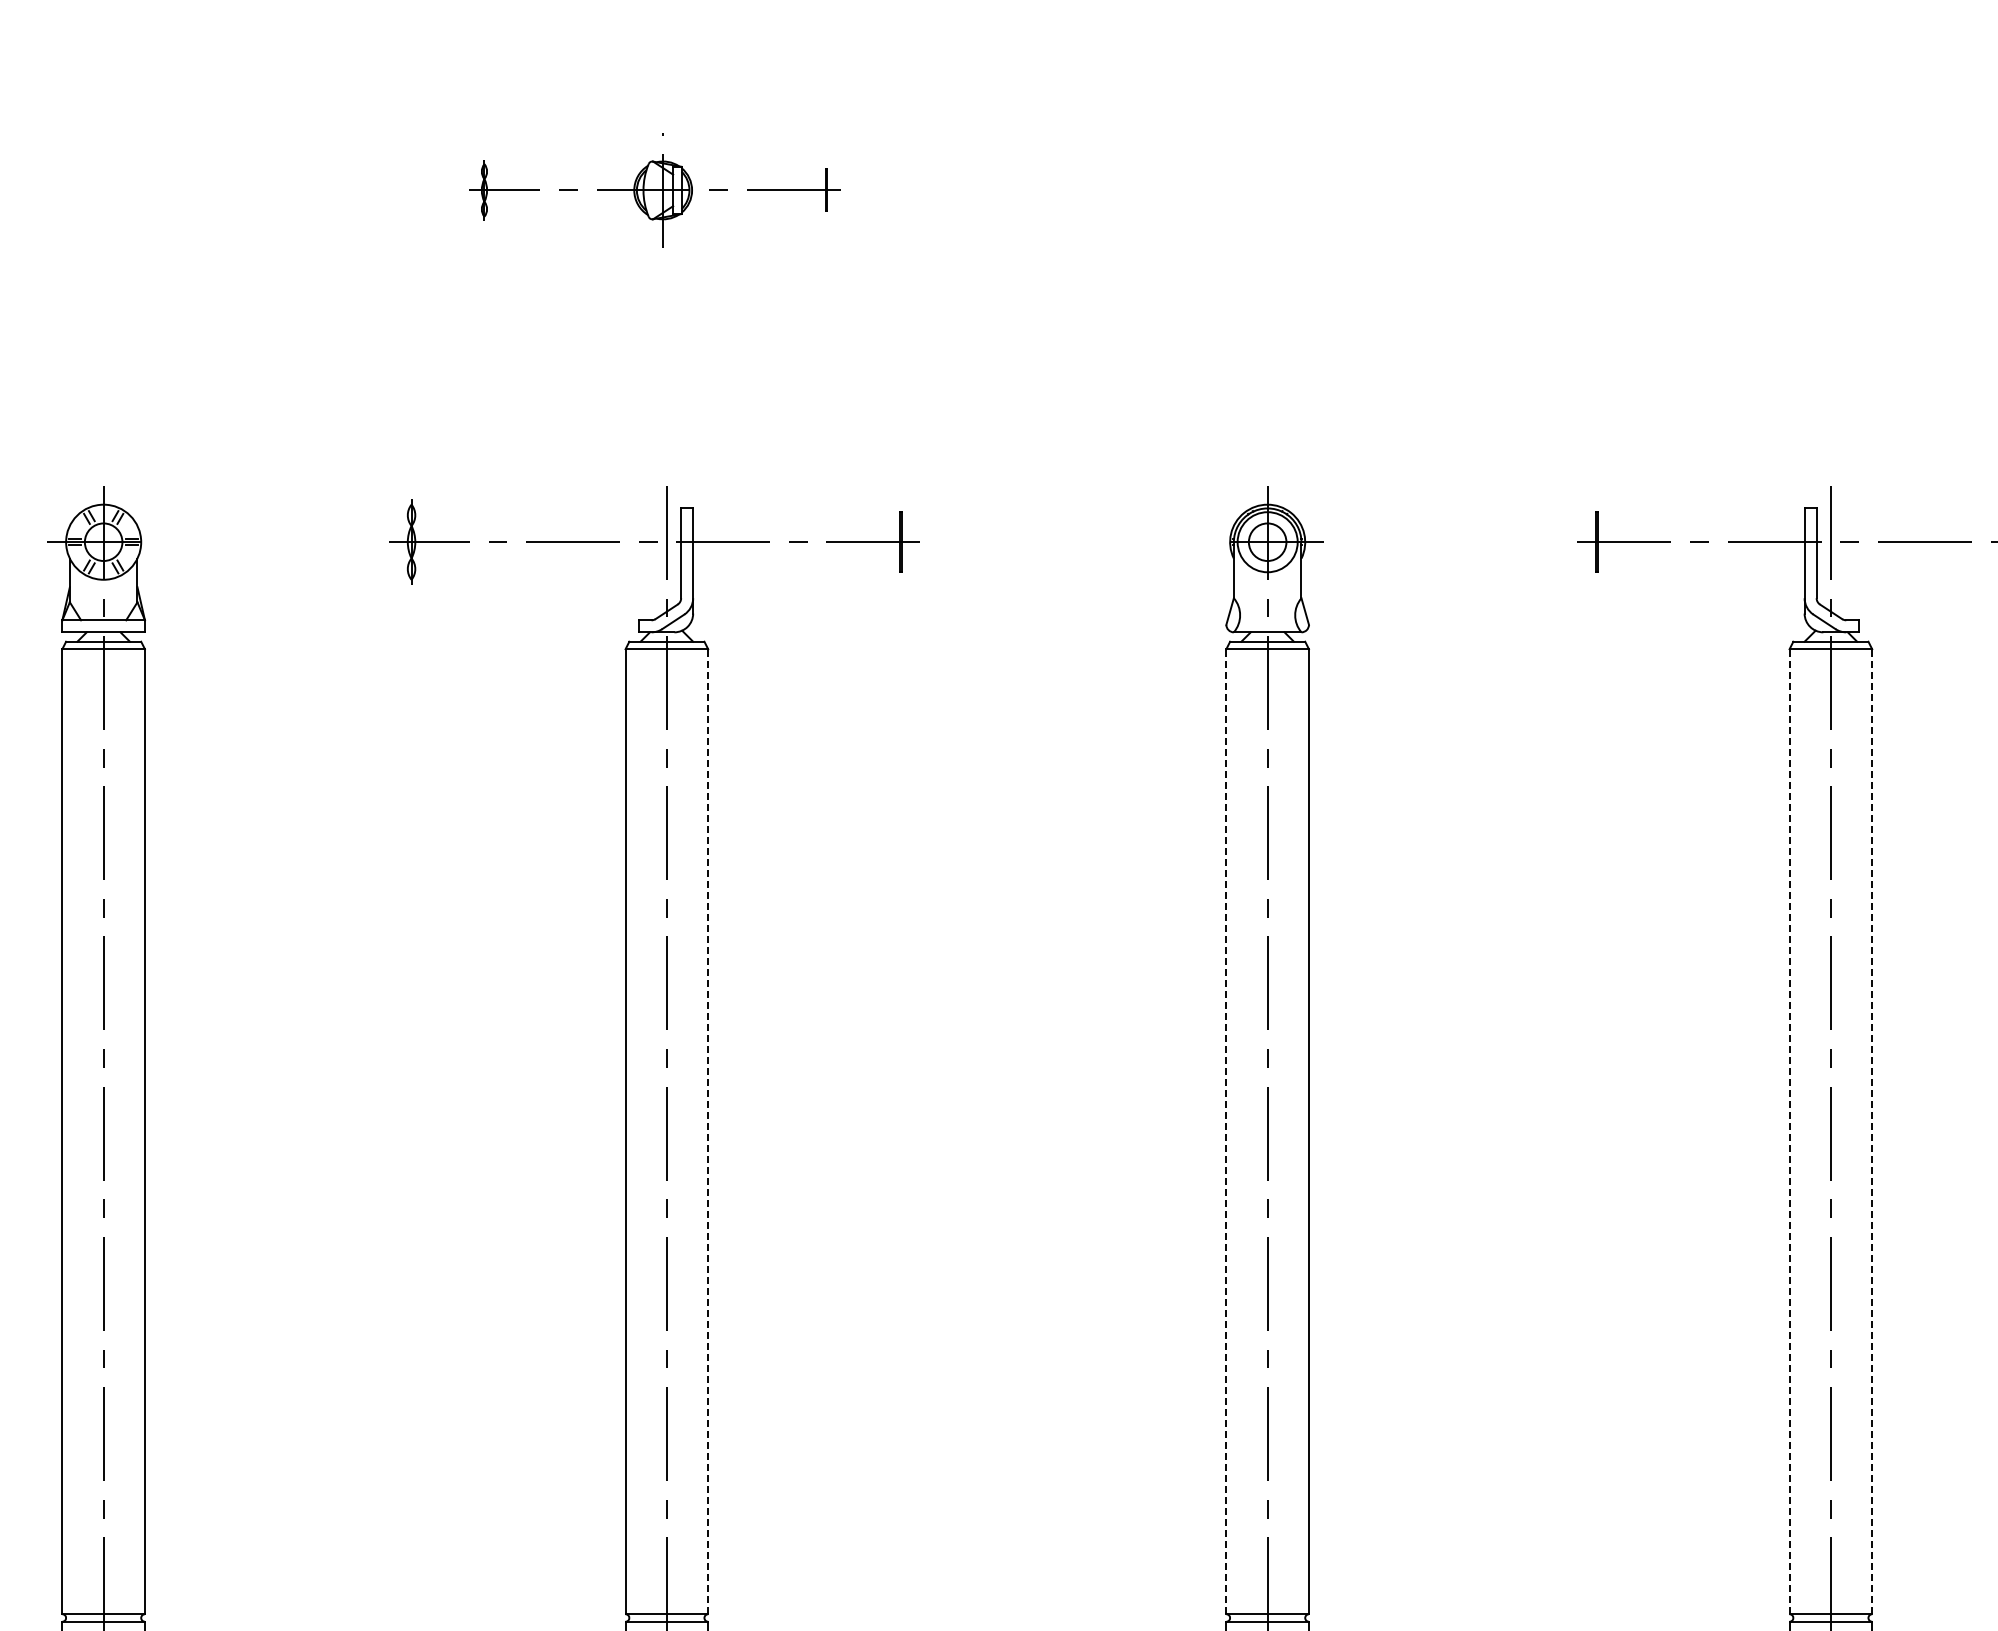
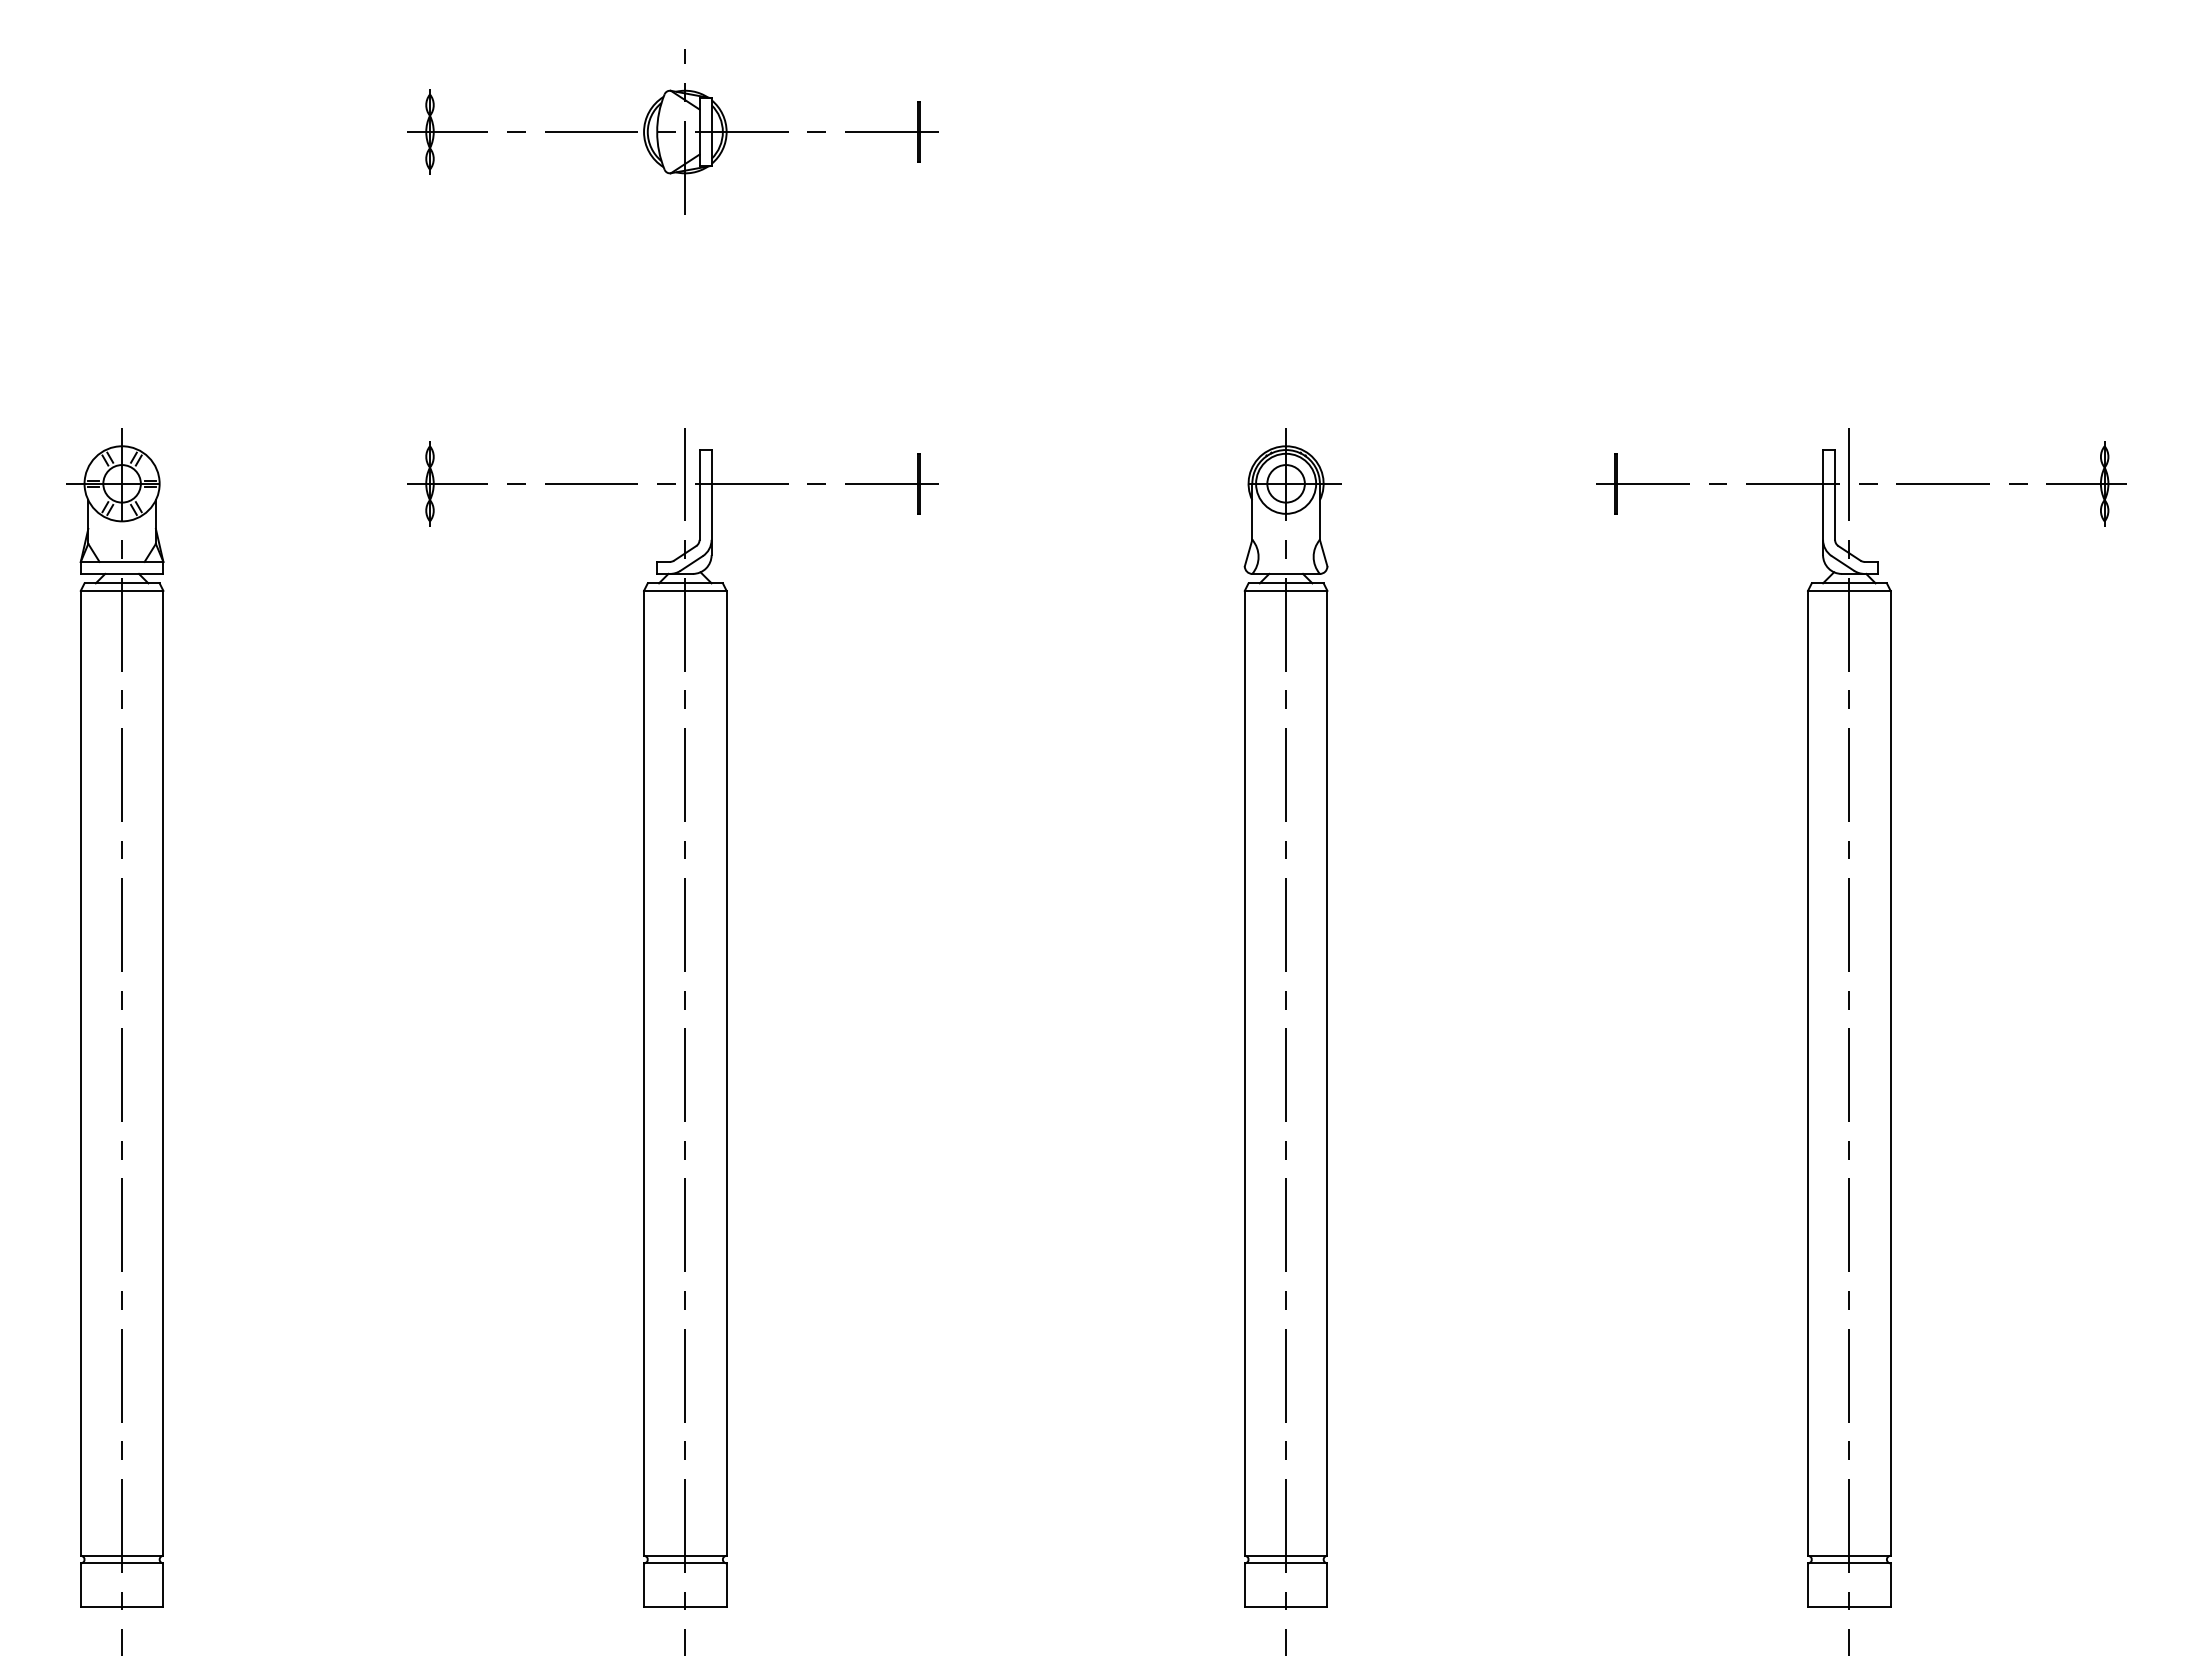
part: (654, 189) -> (672, 131), size x1.43
line: (708, 1130) -> (726, 1072), dashed -> solid
line: (1226, 1130) -> (1244, 1072), dashed -> solid
line: (1790, 1130) -> (1808, 1072), dashed -> solid
line: (1872, 1130) -> (1890, 1072), dashed -> solid

